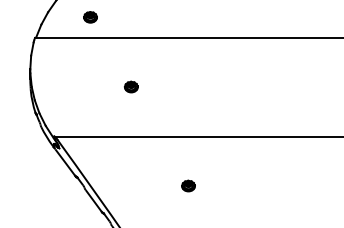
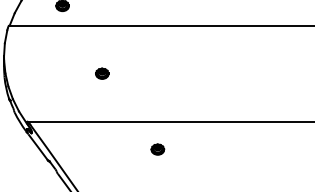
part: (188, 185) -> (157, 149), moved

